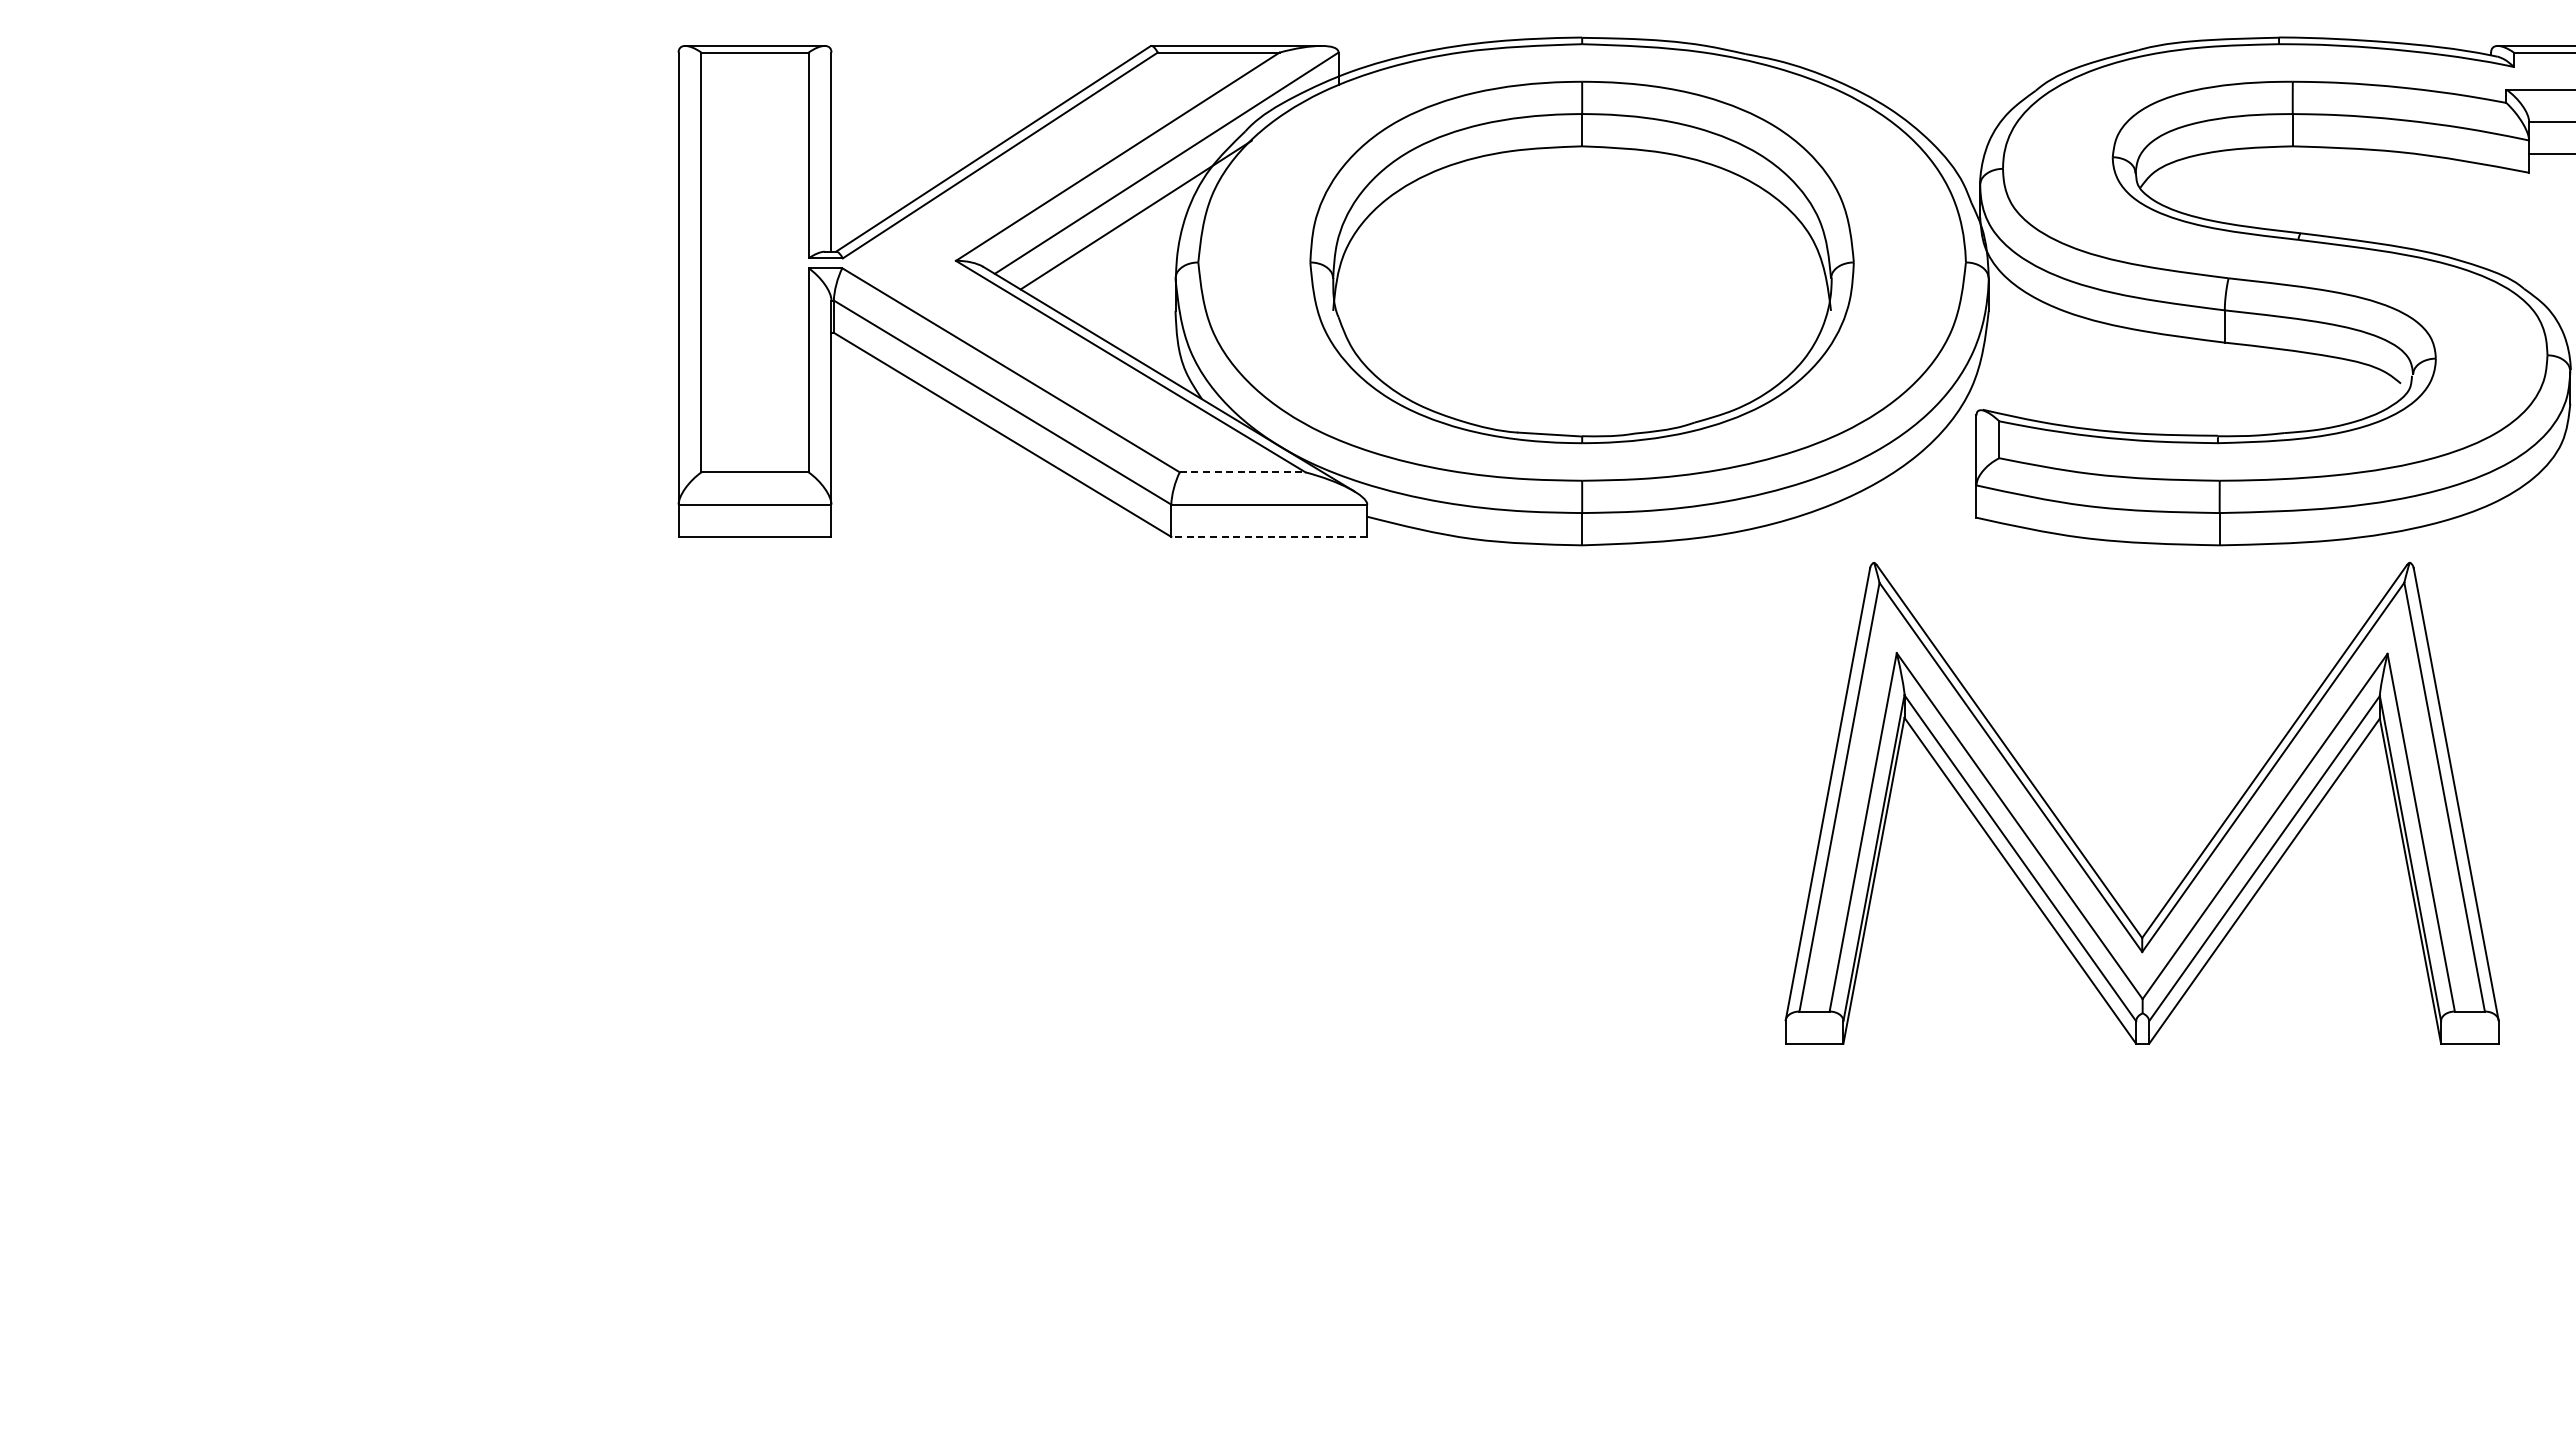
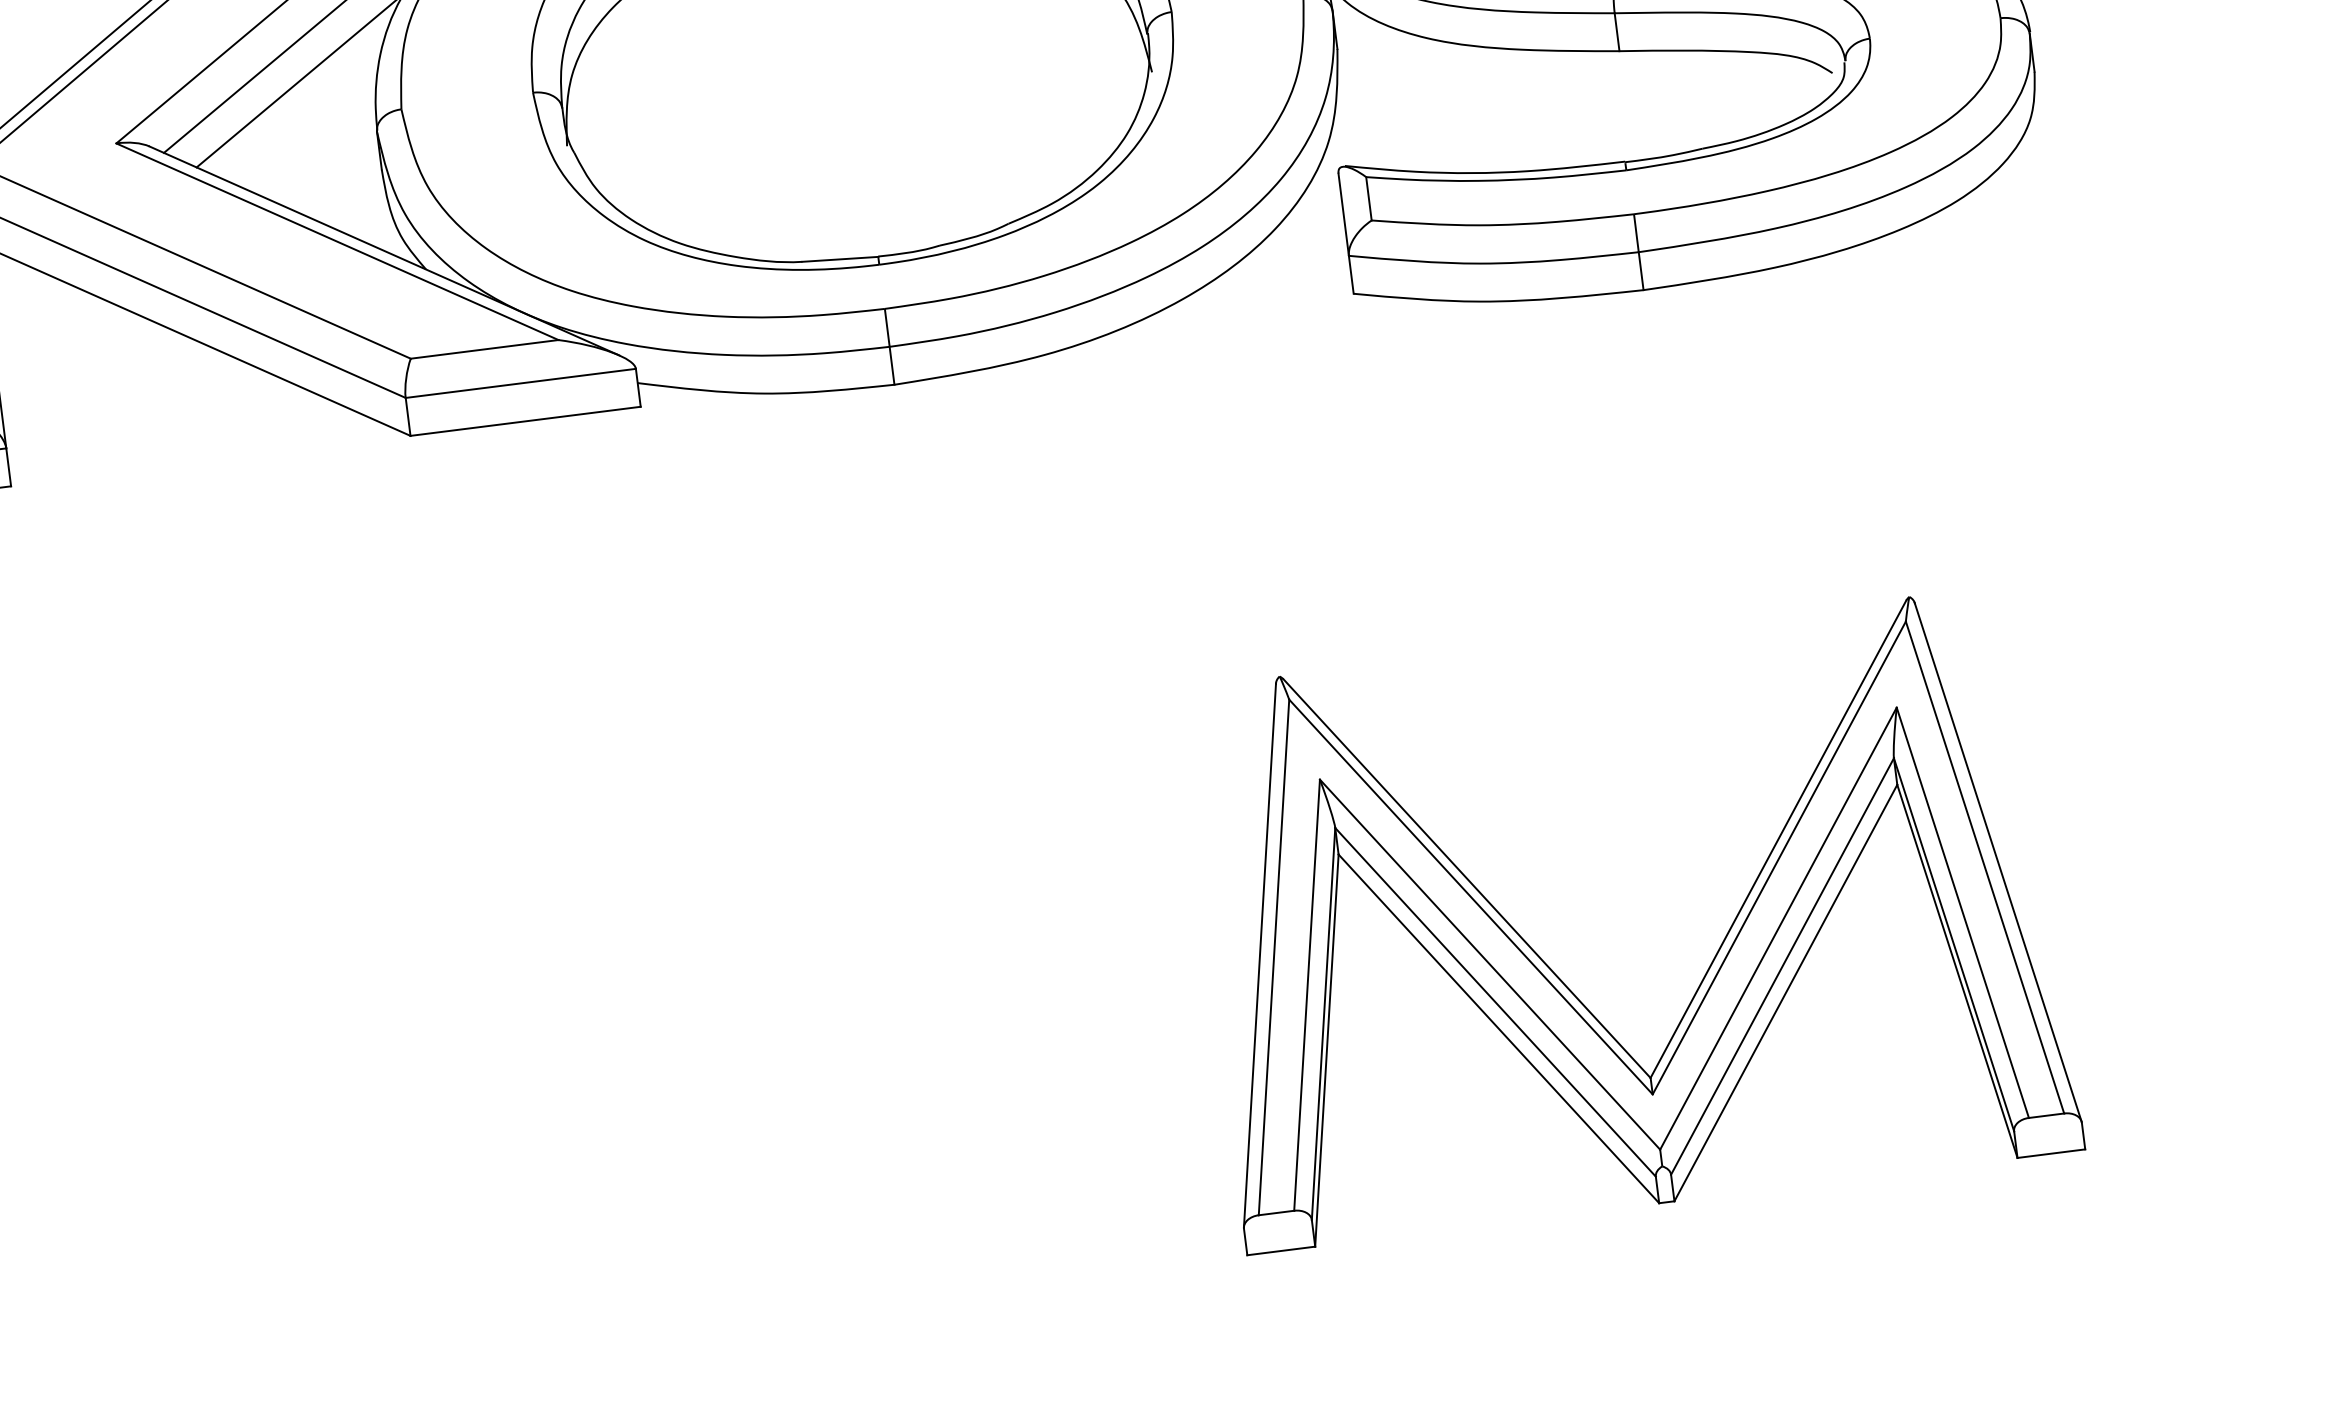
line: (1242, 472) -> (484, 349), dashed -> solid
line: (1269, 536) -> (525, 420), dashed -> solid
part: (2081, 850) -> (1566, 984), moved

